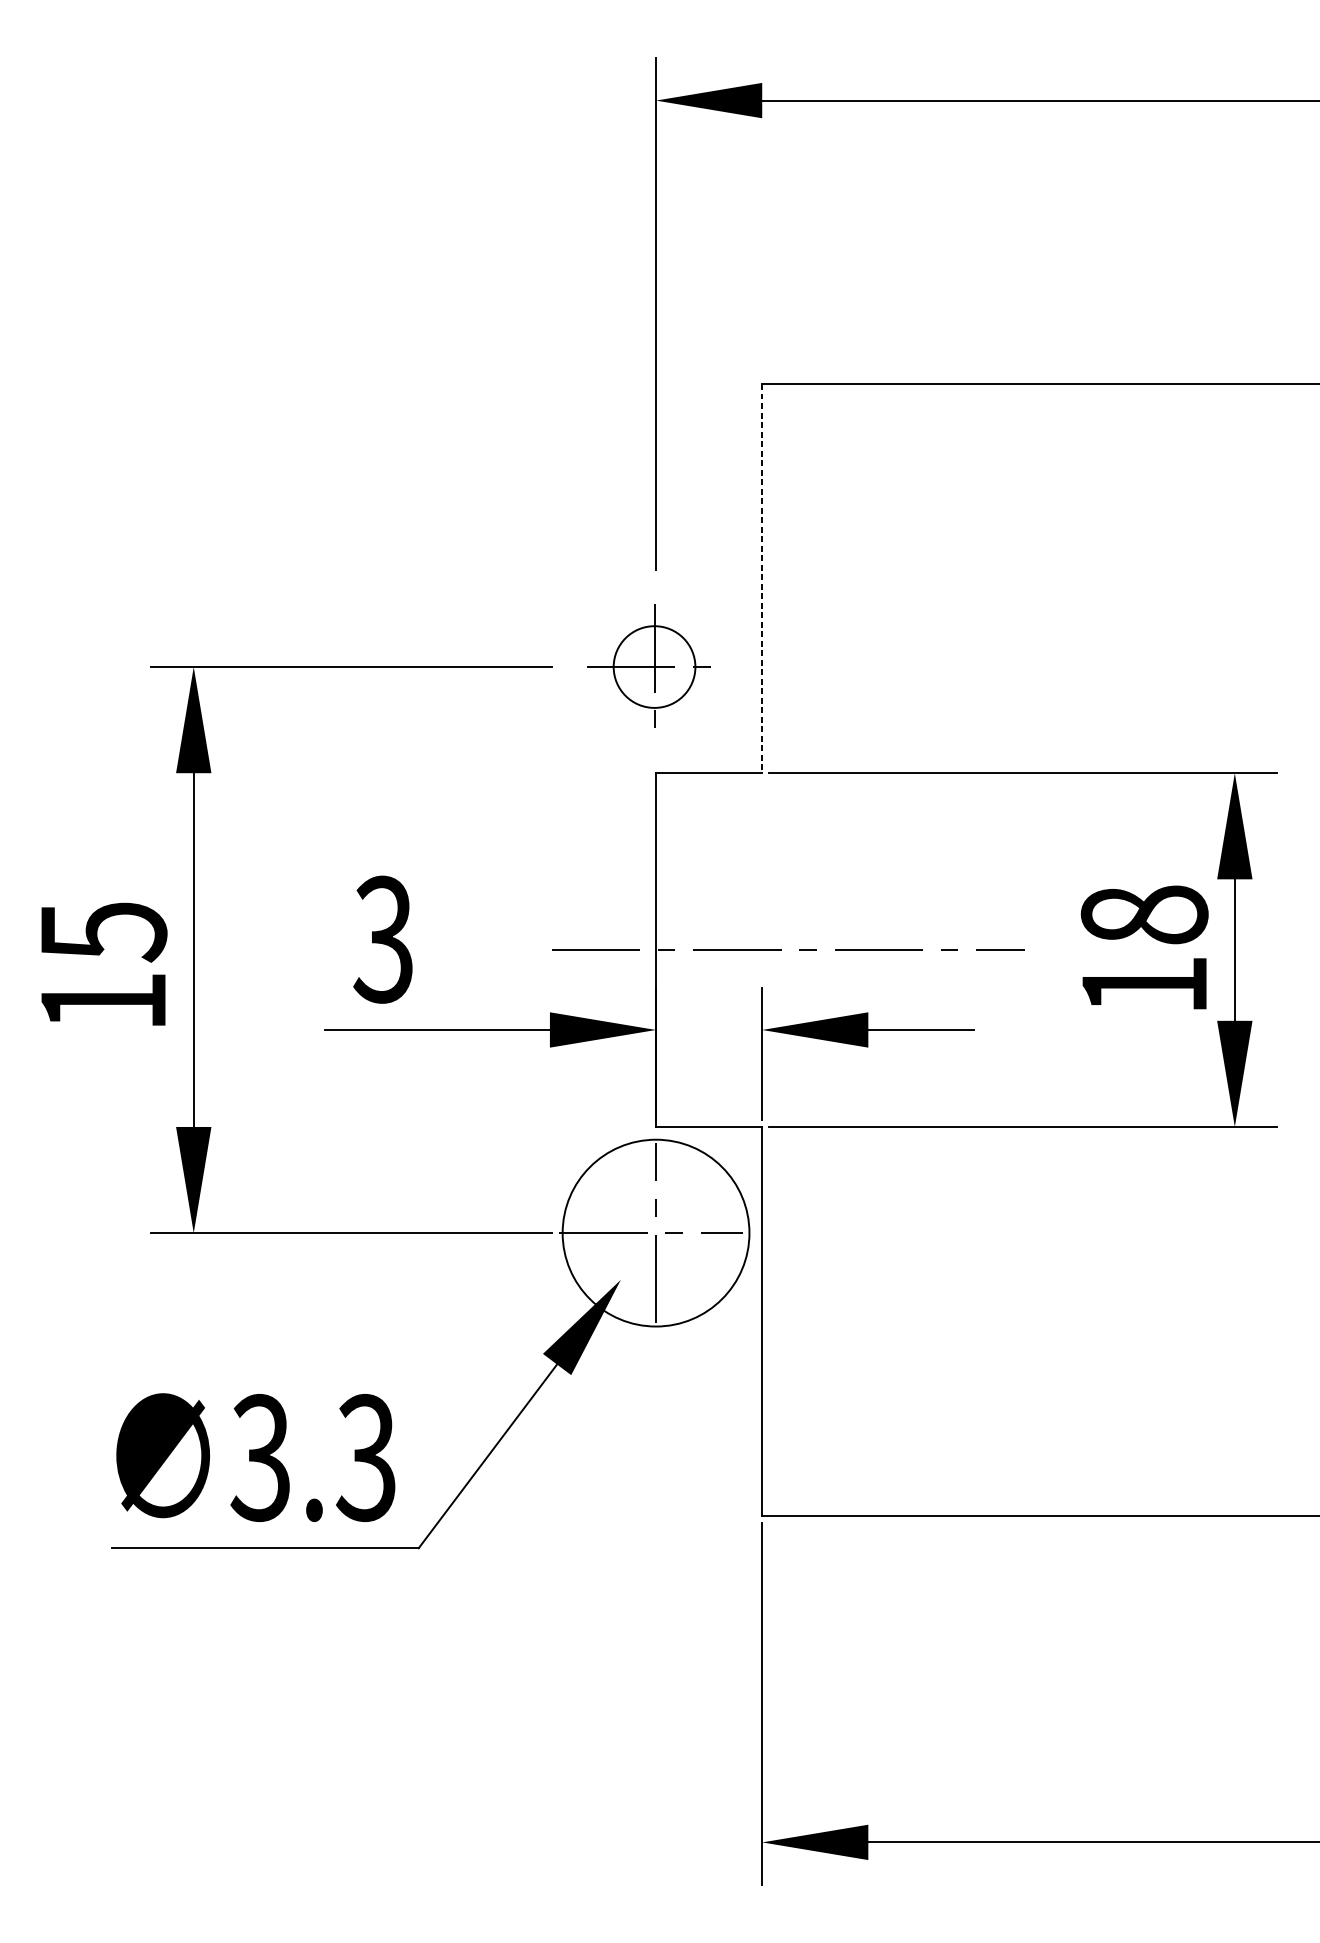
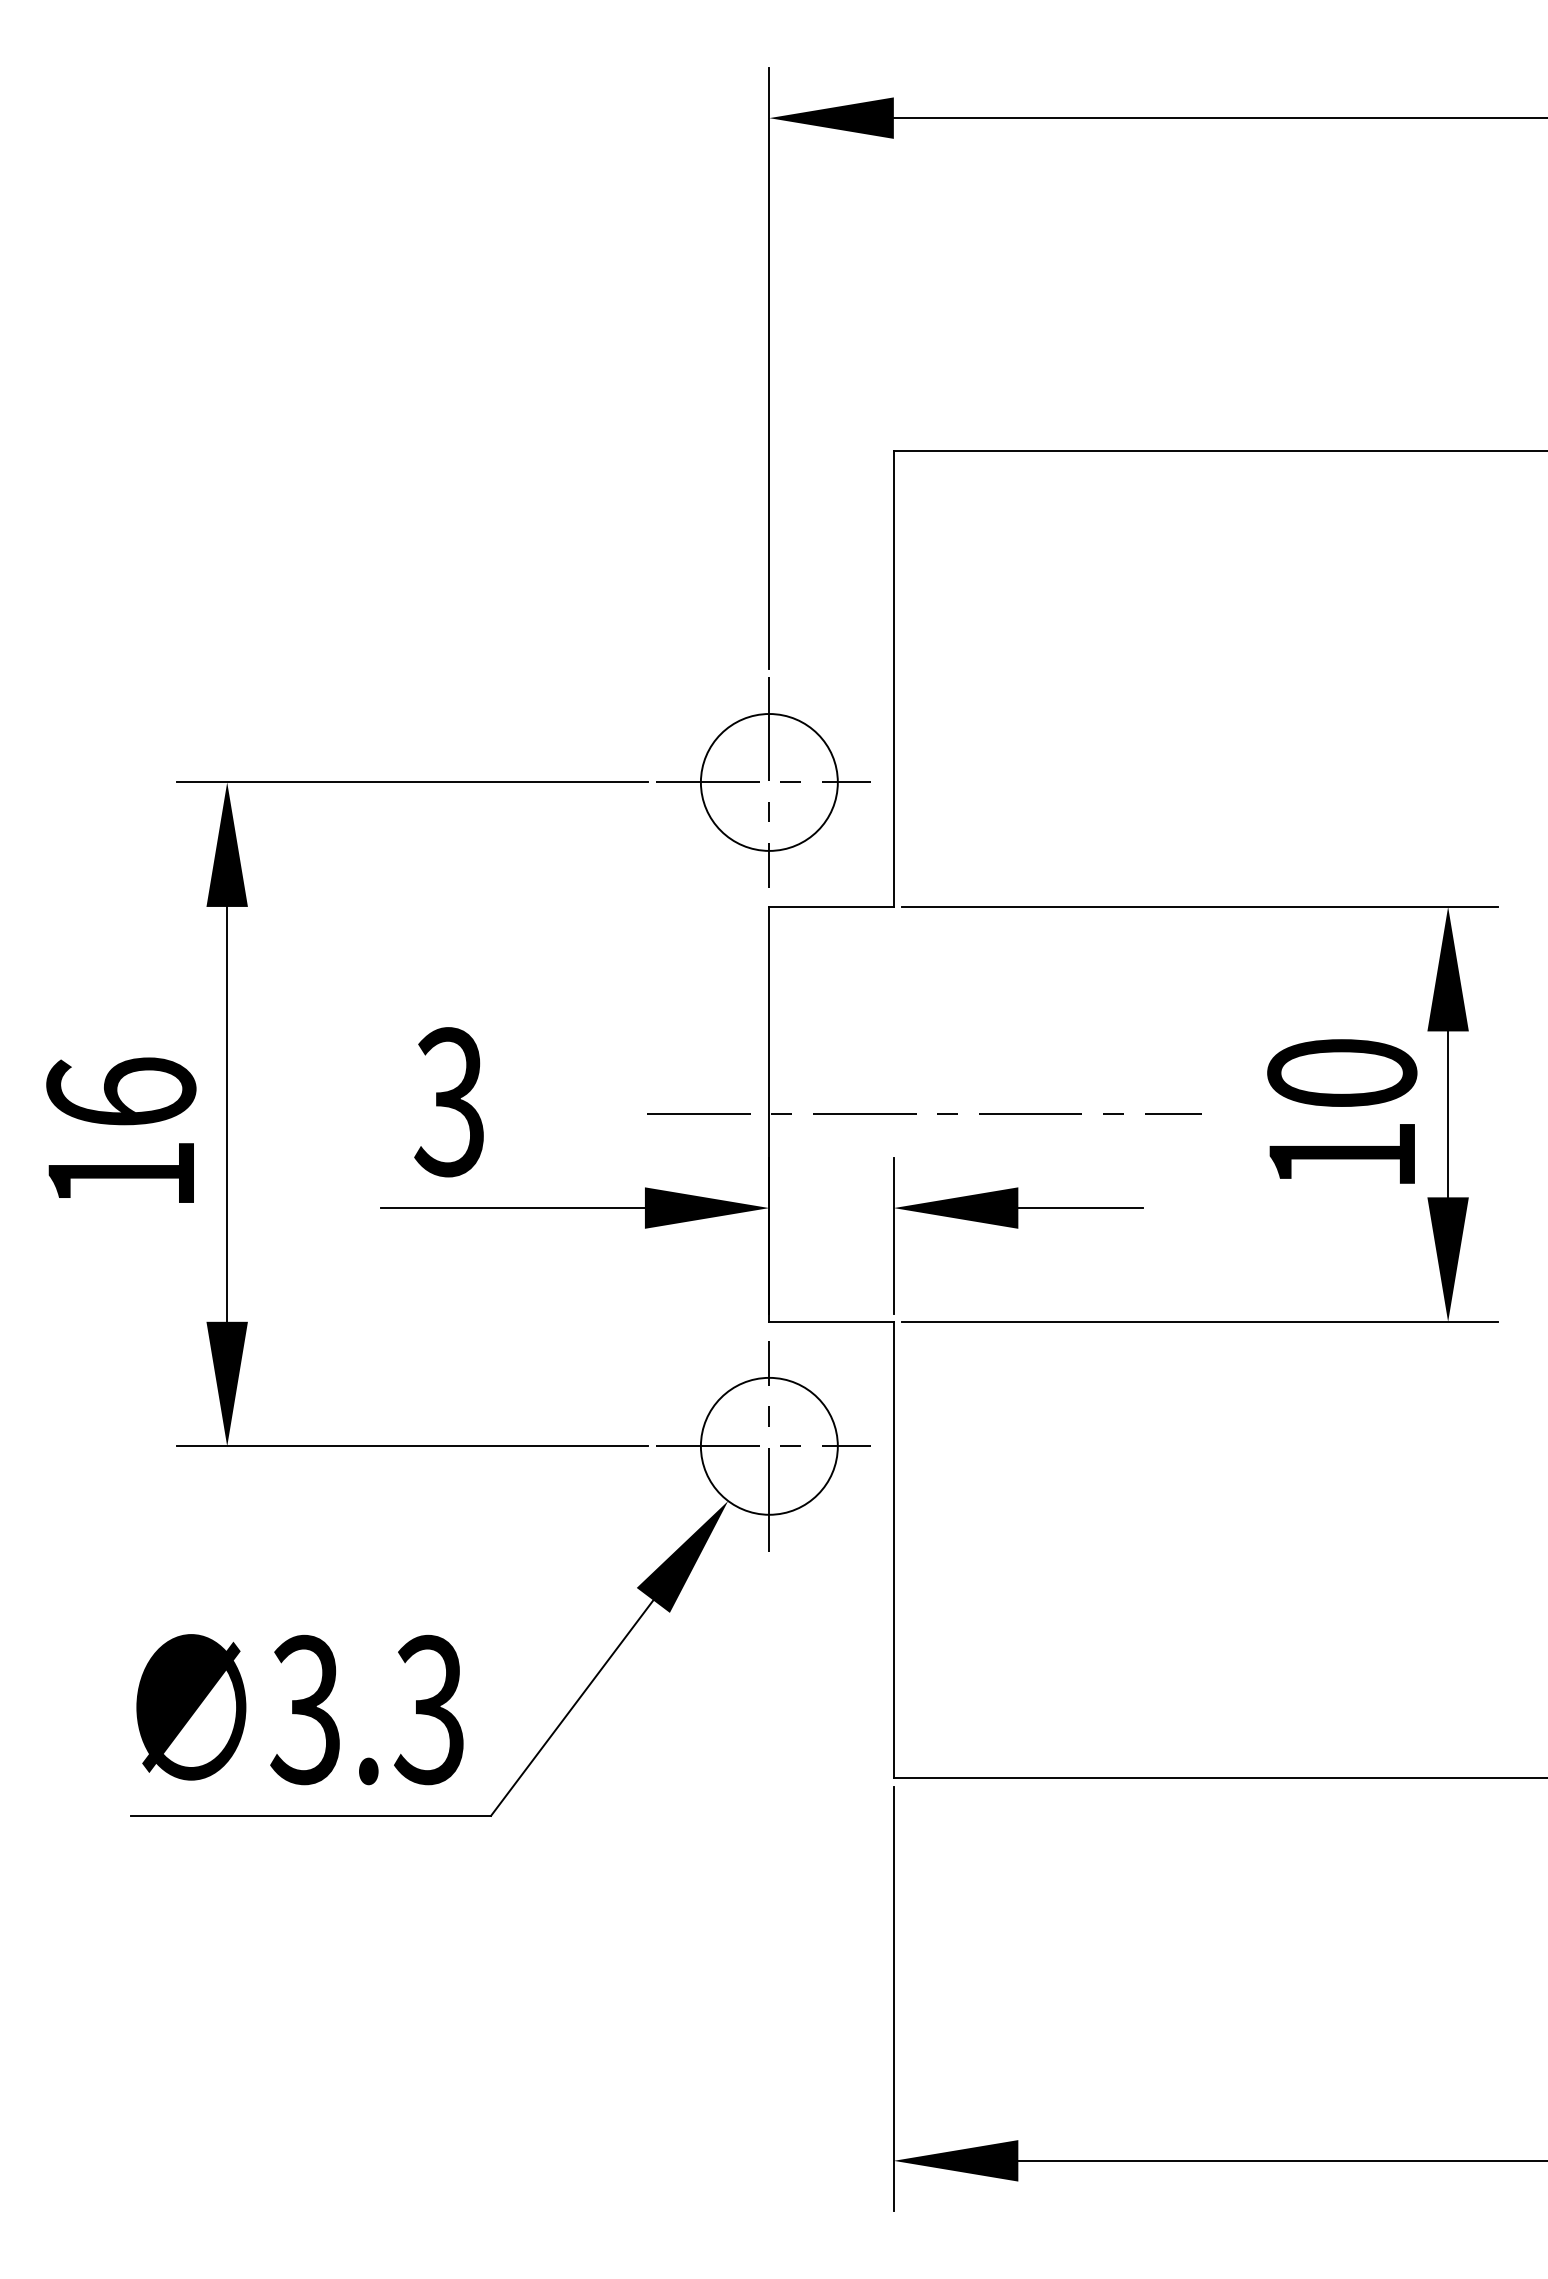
line: (761, 579) -> (893, 679), dashed -> solid
part: (651, 667) -> (763, 782), size x1.43
text: (1144, 914) -> (1342, 1072), 18 -> 10
text: (103, 932) -> (121, 1093), 15 -> 16
circle: (655, 1232) -> (768, 1445), size x0.62

